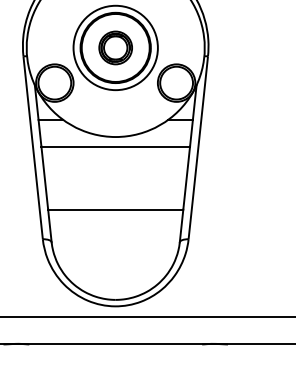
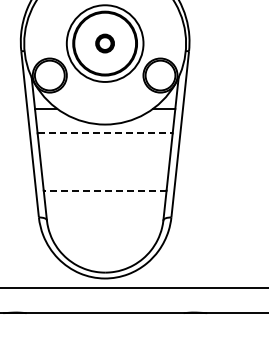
part: (114, 47) -> (104, 43), size x0.6
line: (116, 146) -> (105, 133), solid -> dashed
line: (114, 209) -> (104, 190), solid -> dashed

